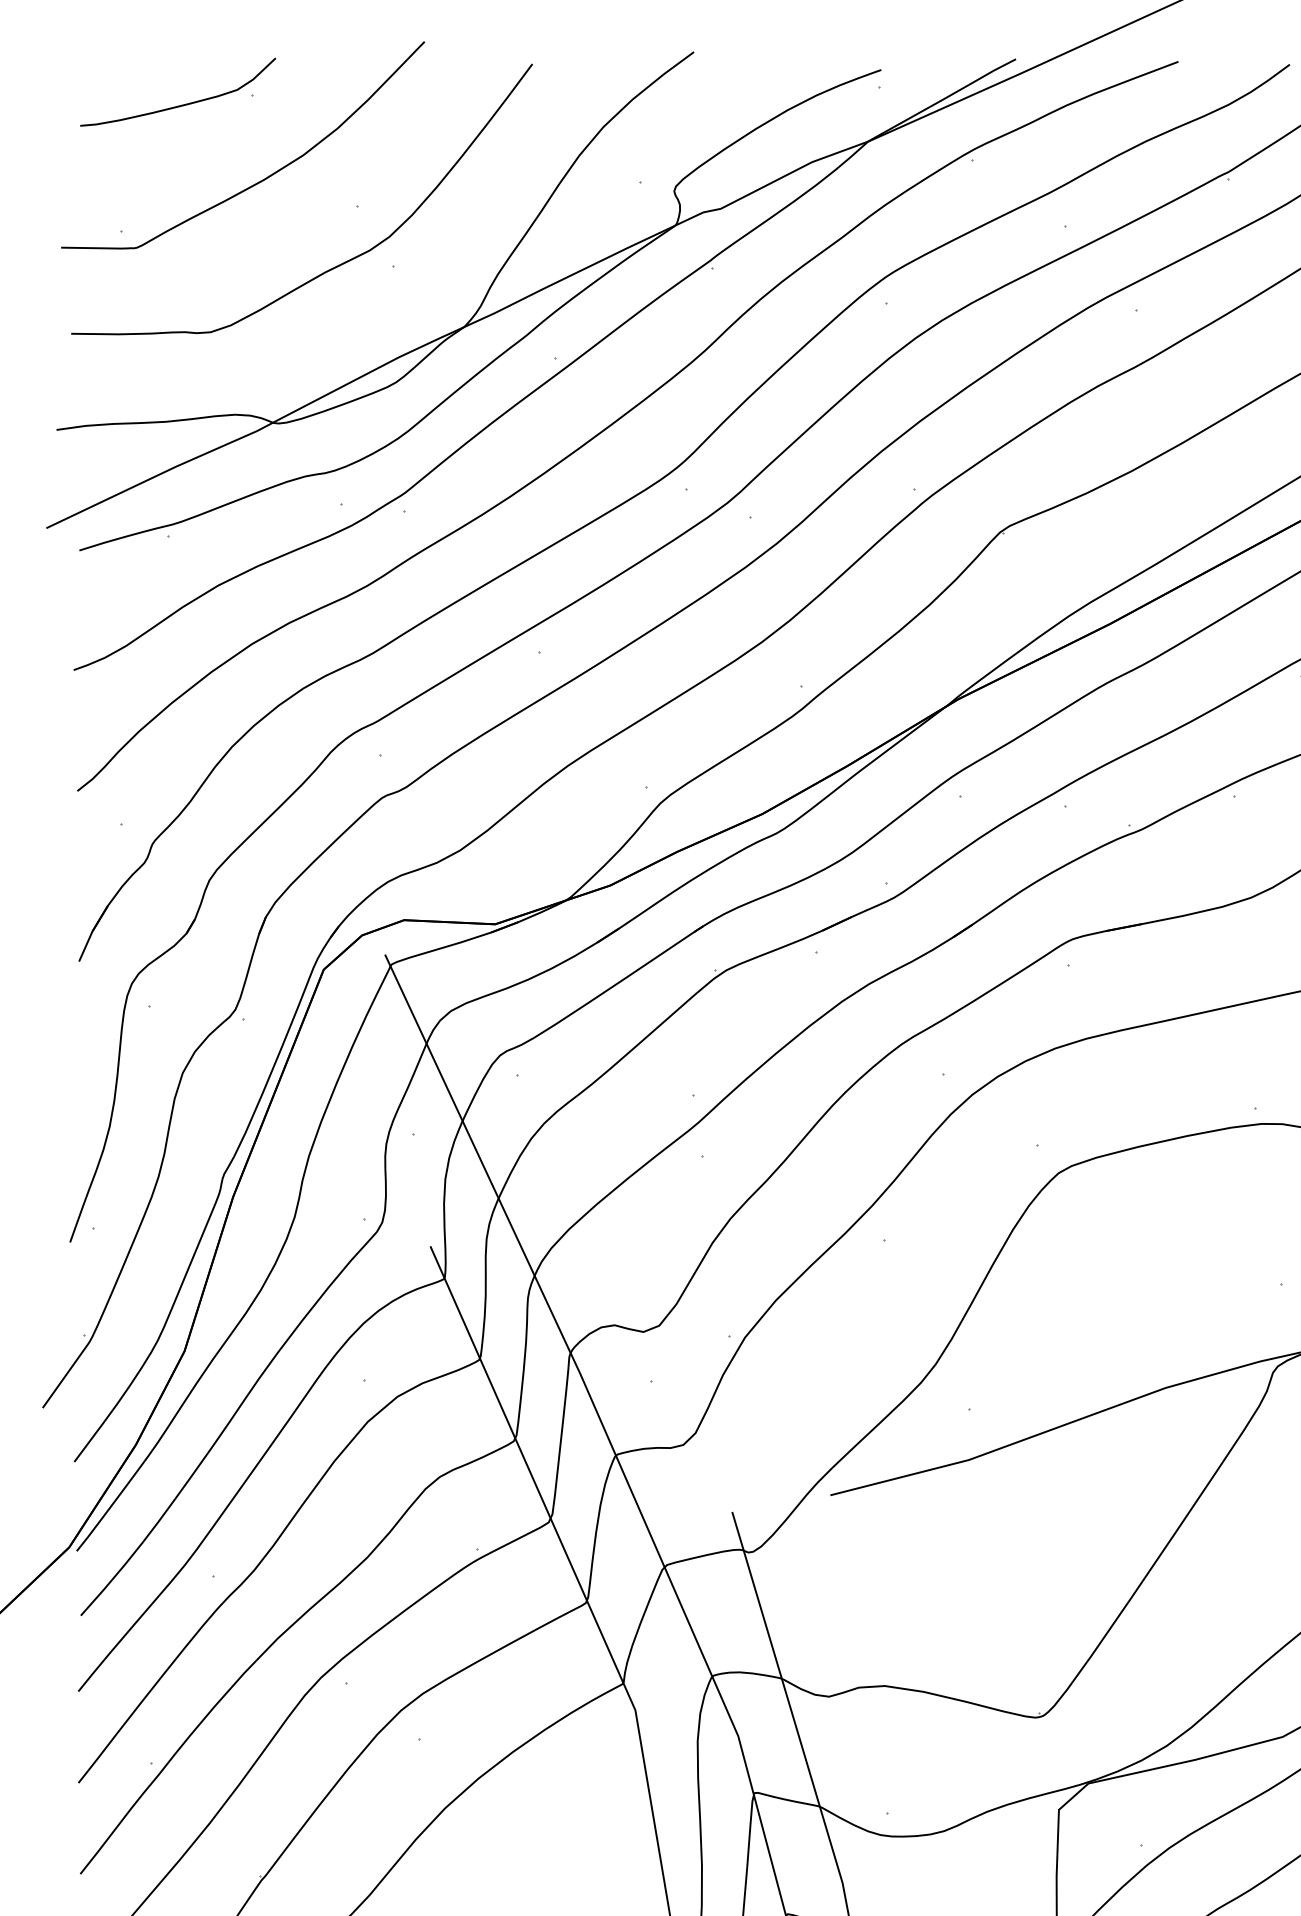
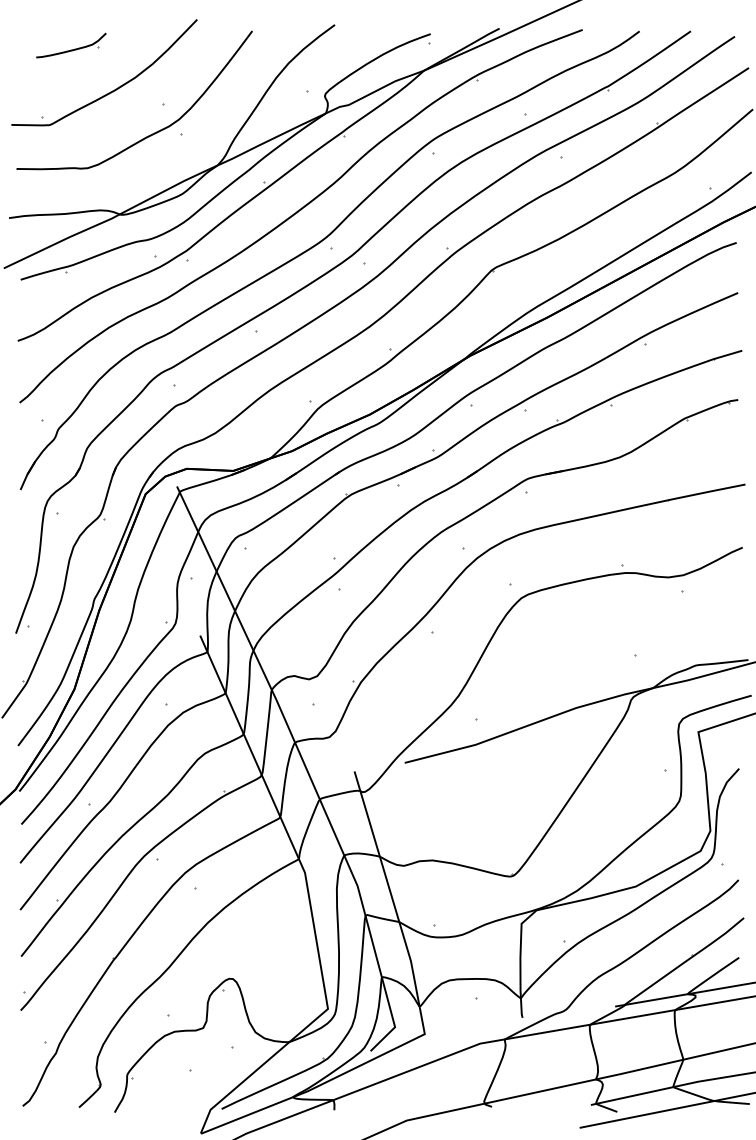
part: (178, 92) -> (71, 45), size x0.7

